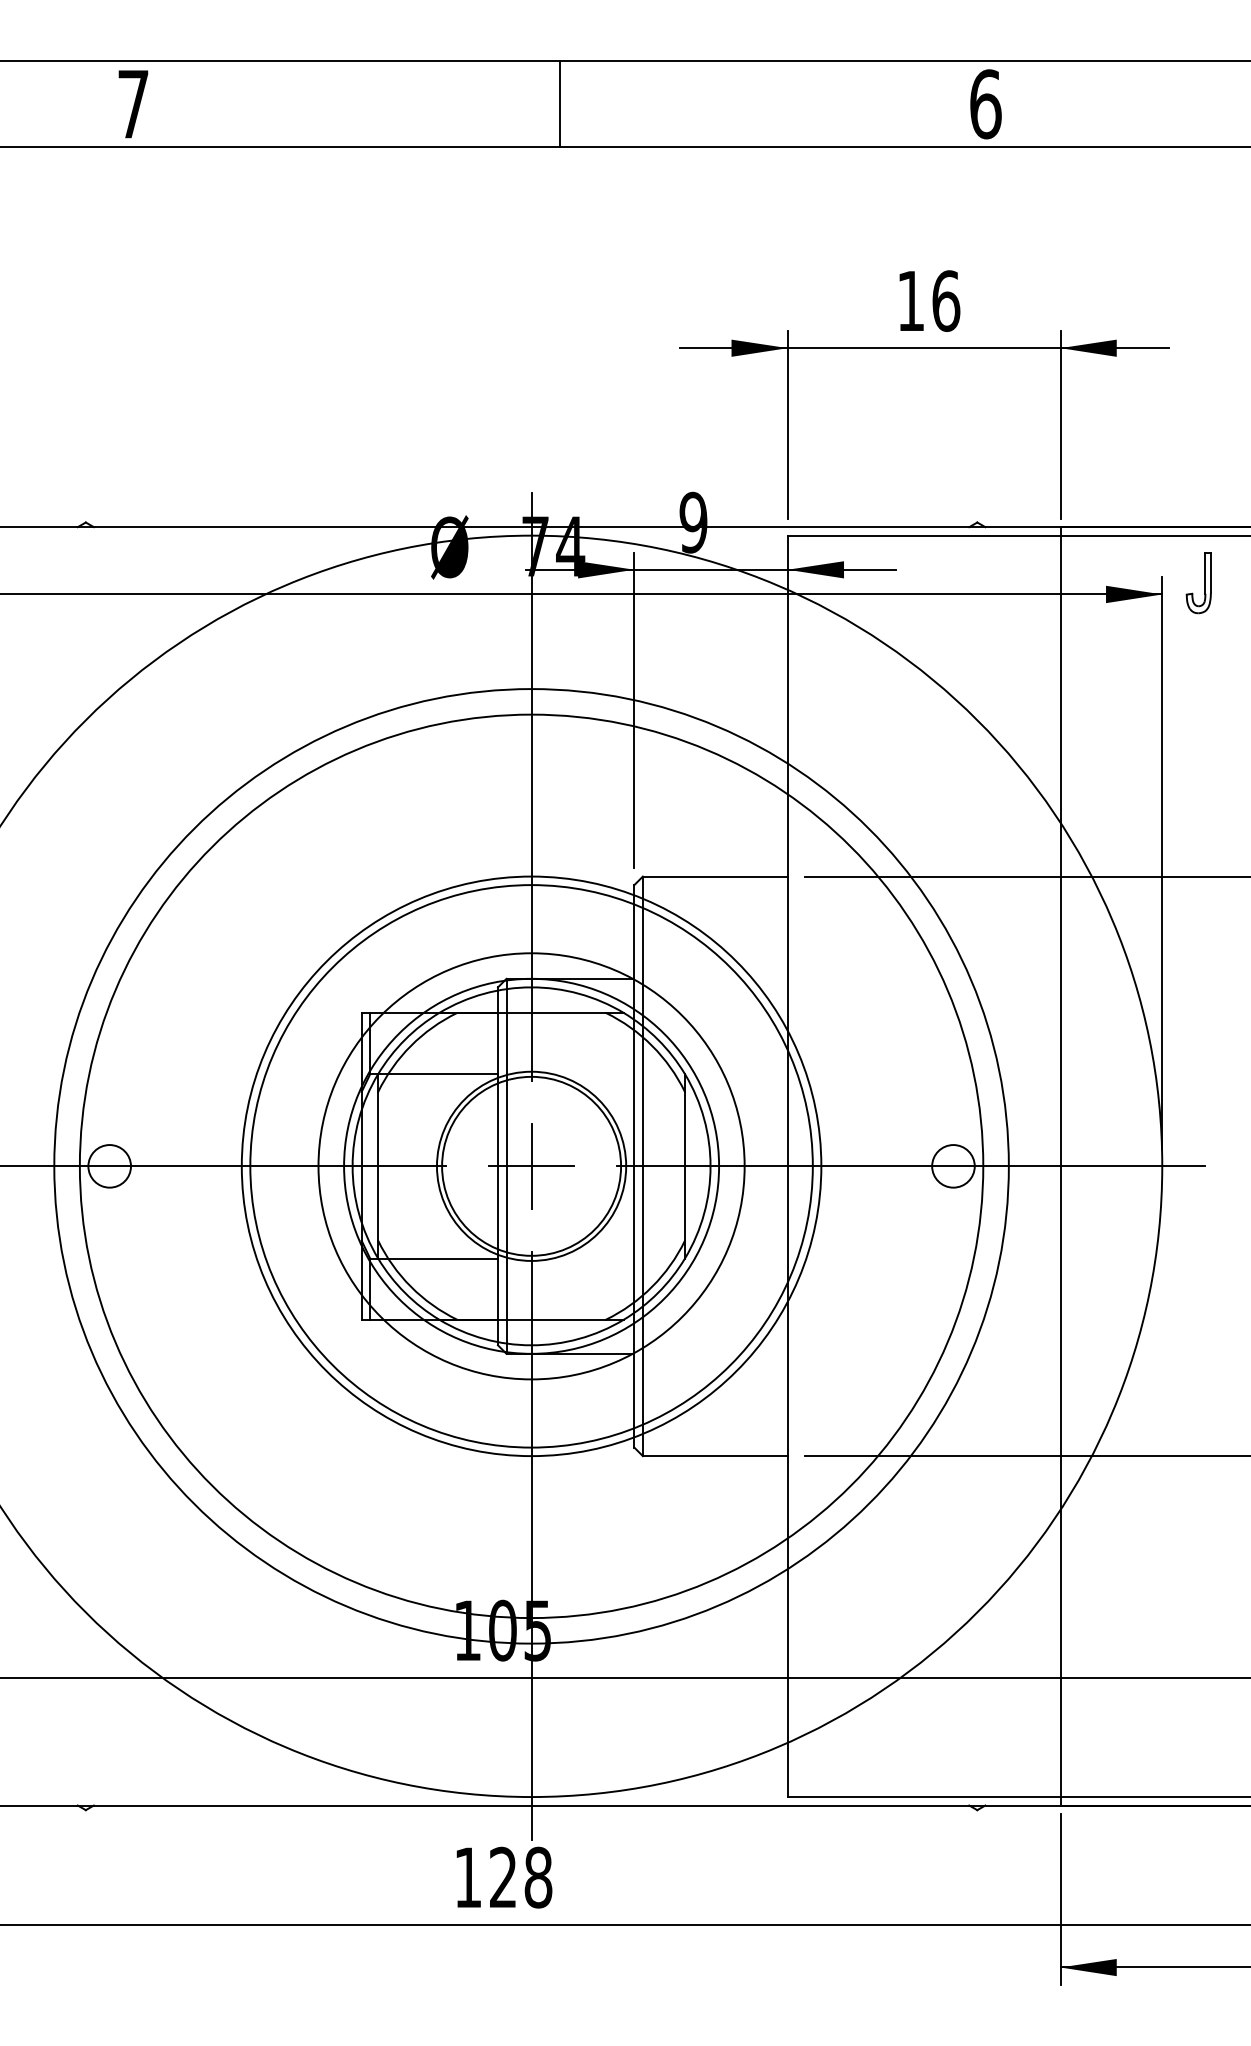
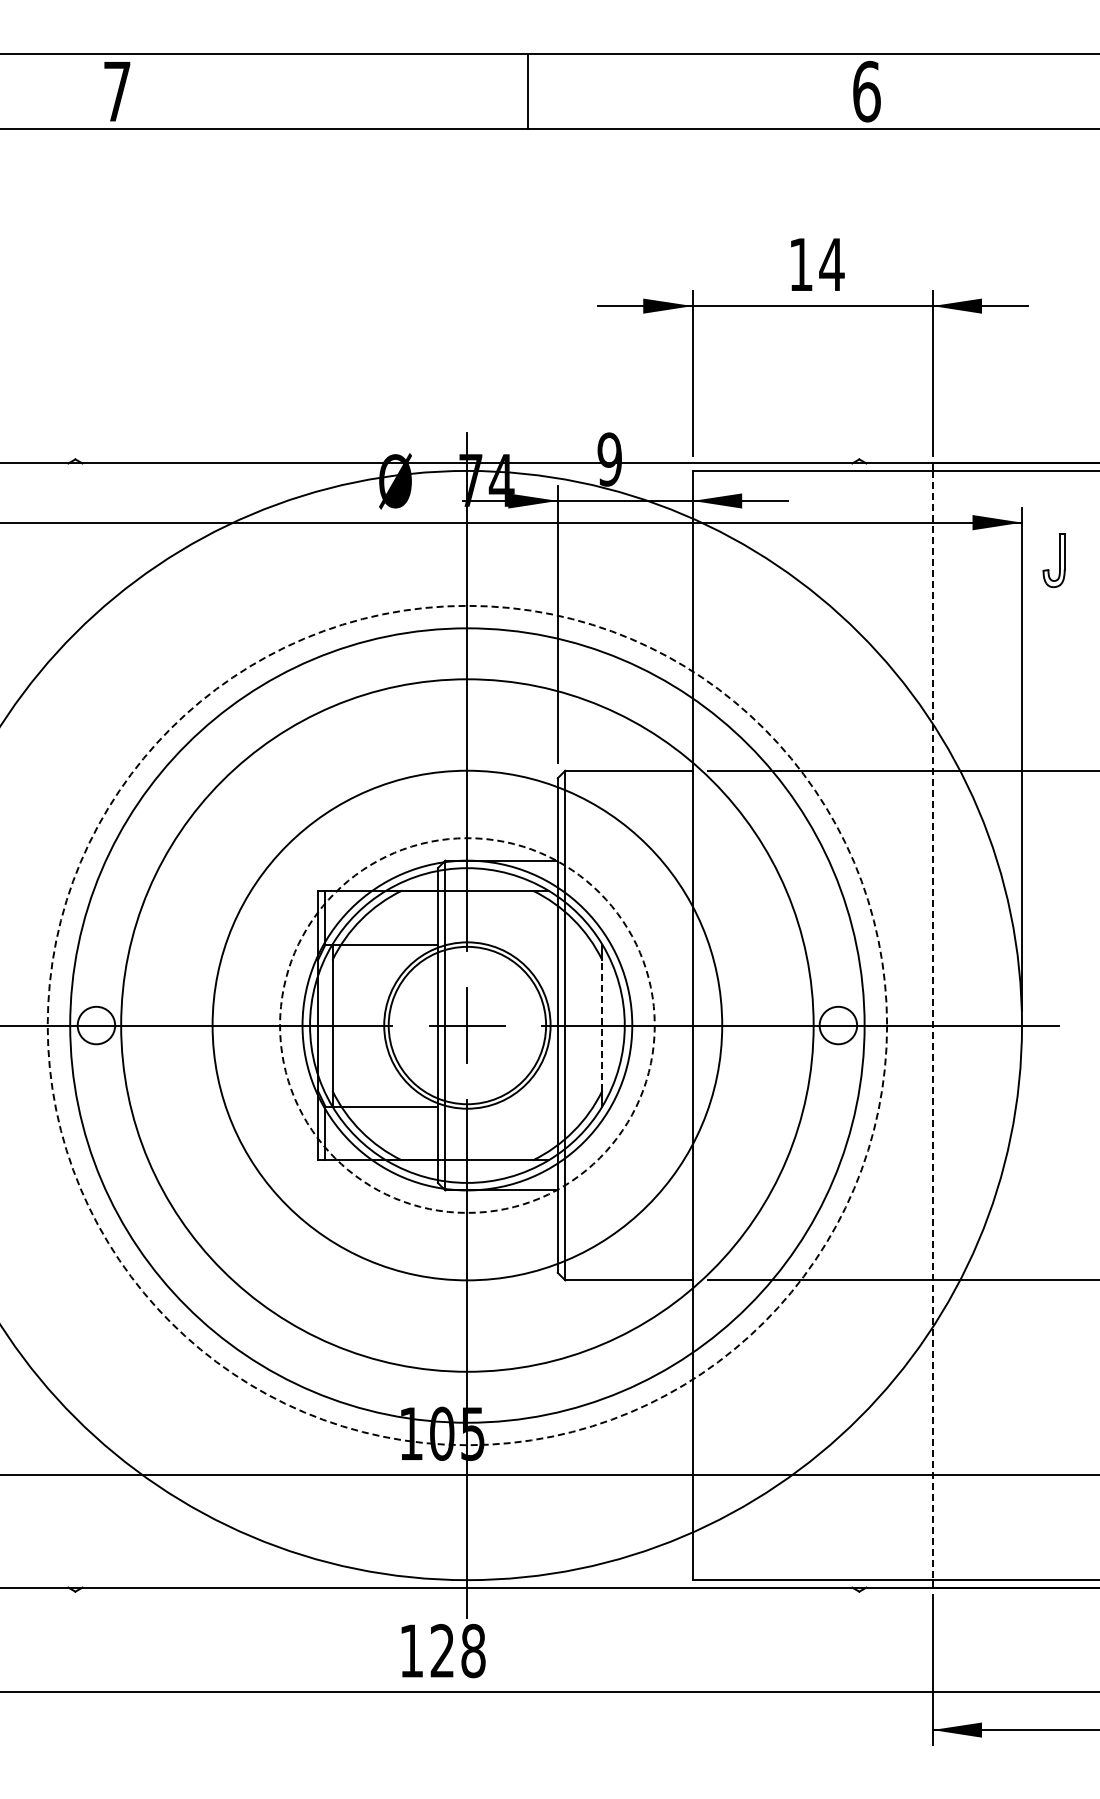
line: (560, 103) -> (527, 90), moved
text: (945, 300) -> (831, 264), 16 -> 14
part: (1198, 582) -> (1053, 560), moved
circle: (531, 1166) -> (467, 1025), size x1.4
circle: (531, 1166) -> (467, 1025), solid -> dashed
circle: (531, 1166) -> (467, 1025), solid -> dashed
line: (685, 1166) -> (602, 1025), solid -> dashed
line: (1060, 1166) -> (932, 1025), solid -> dashed

